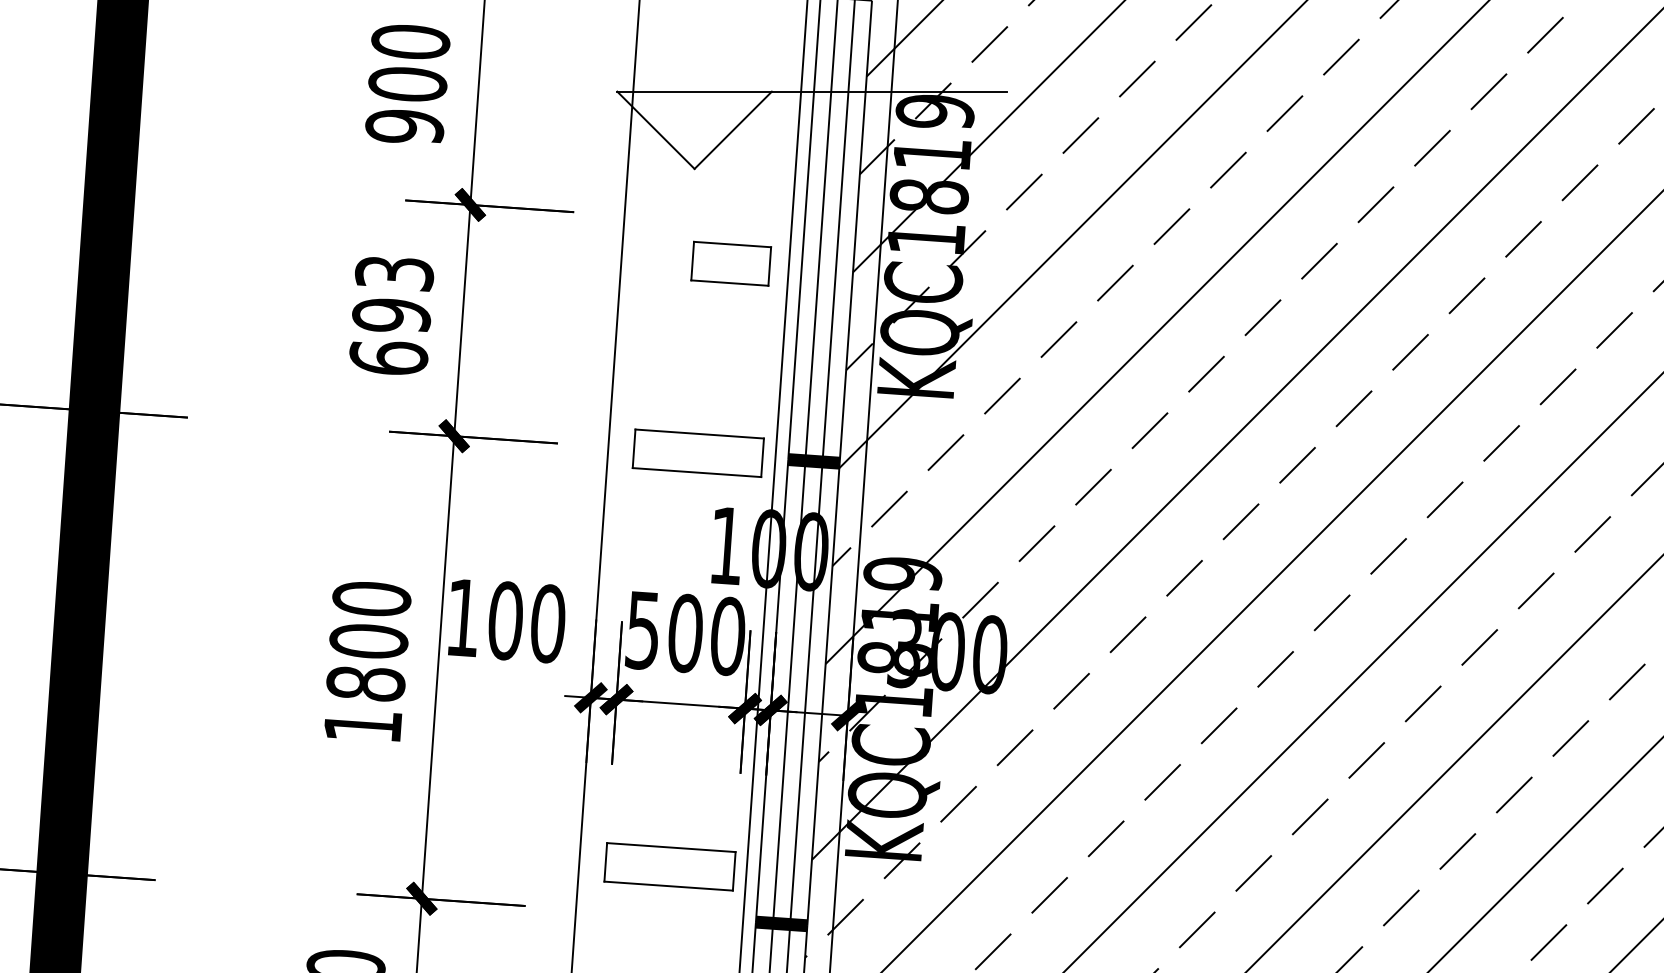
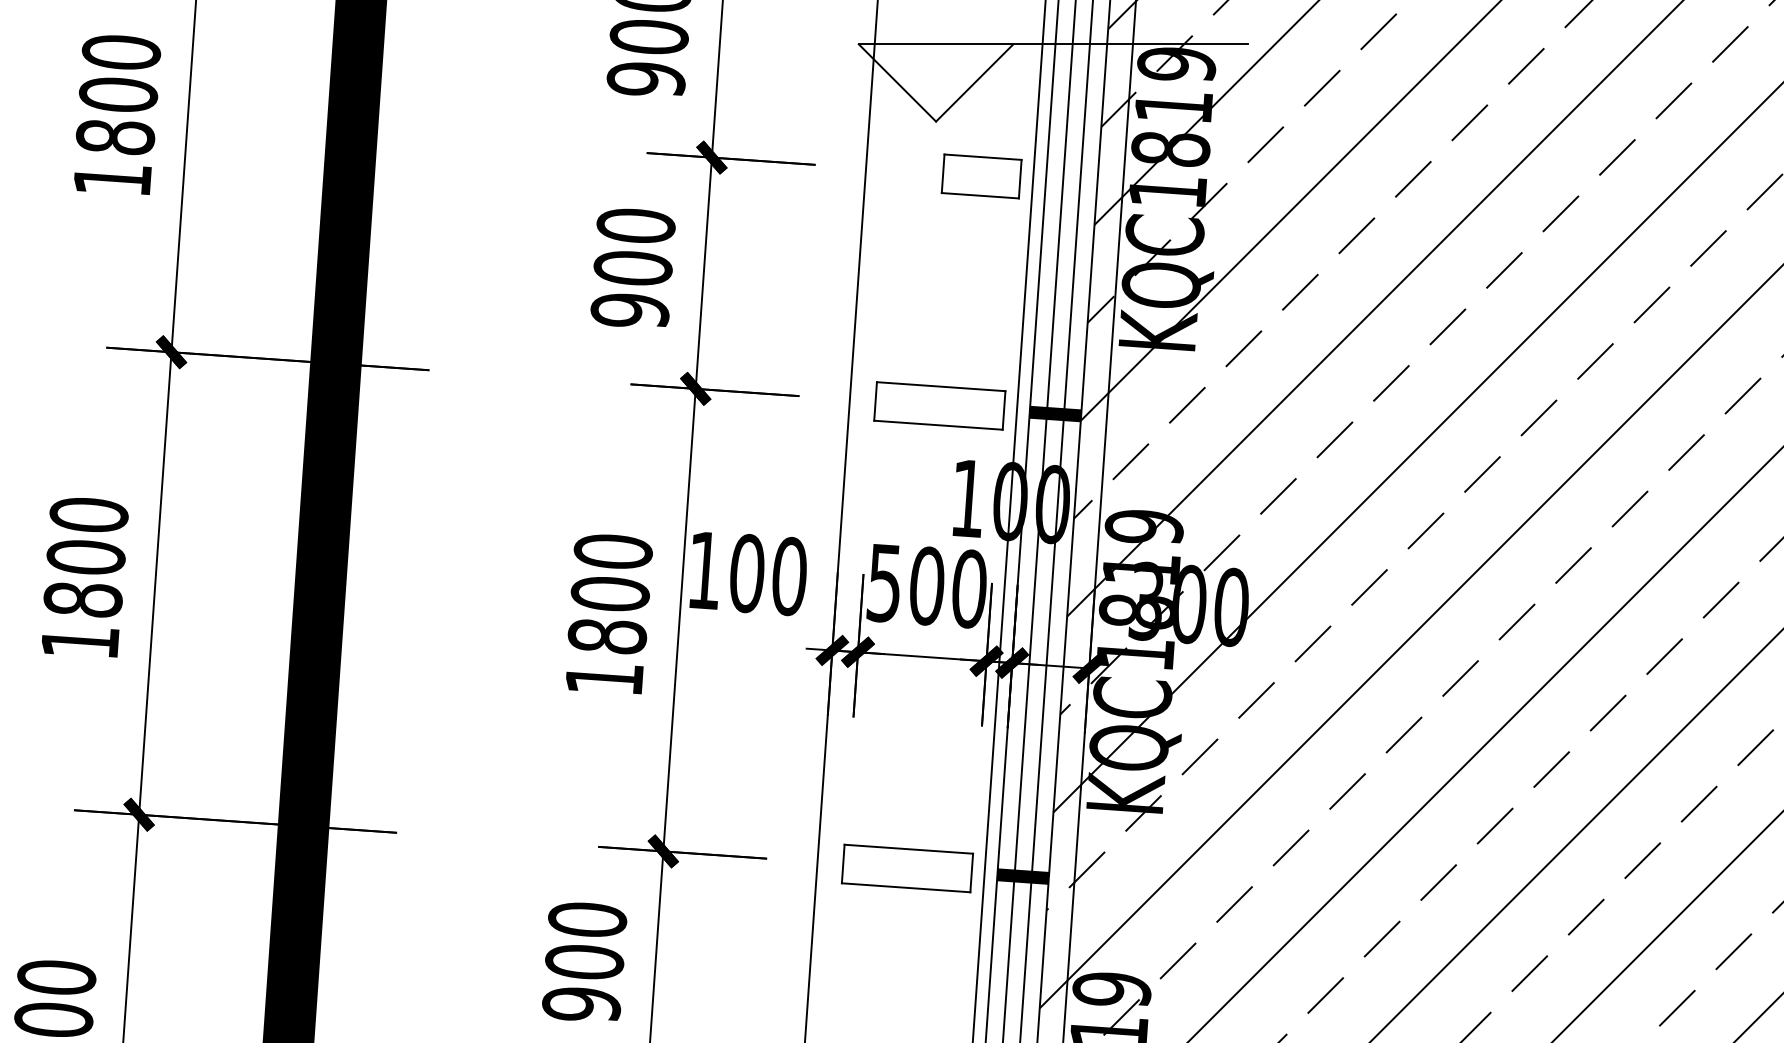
part: (731, 263) -> (981, 176), moved
text: (391, 314) -> (632, 267), 693 -> 900
part: (670, 866) -> (907, 868), moved

